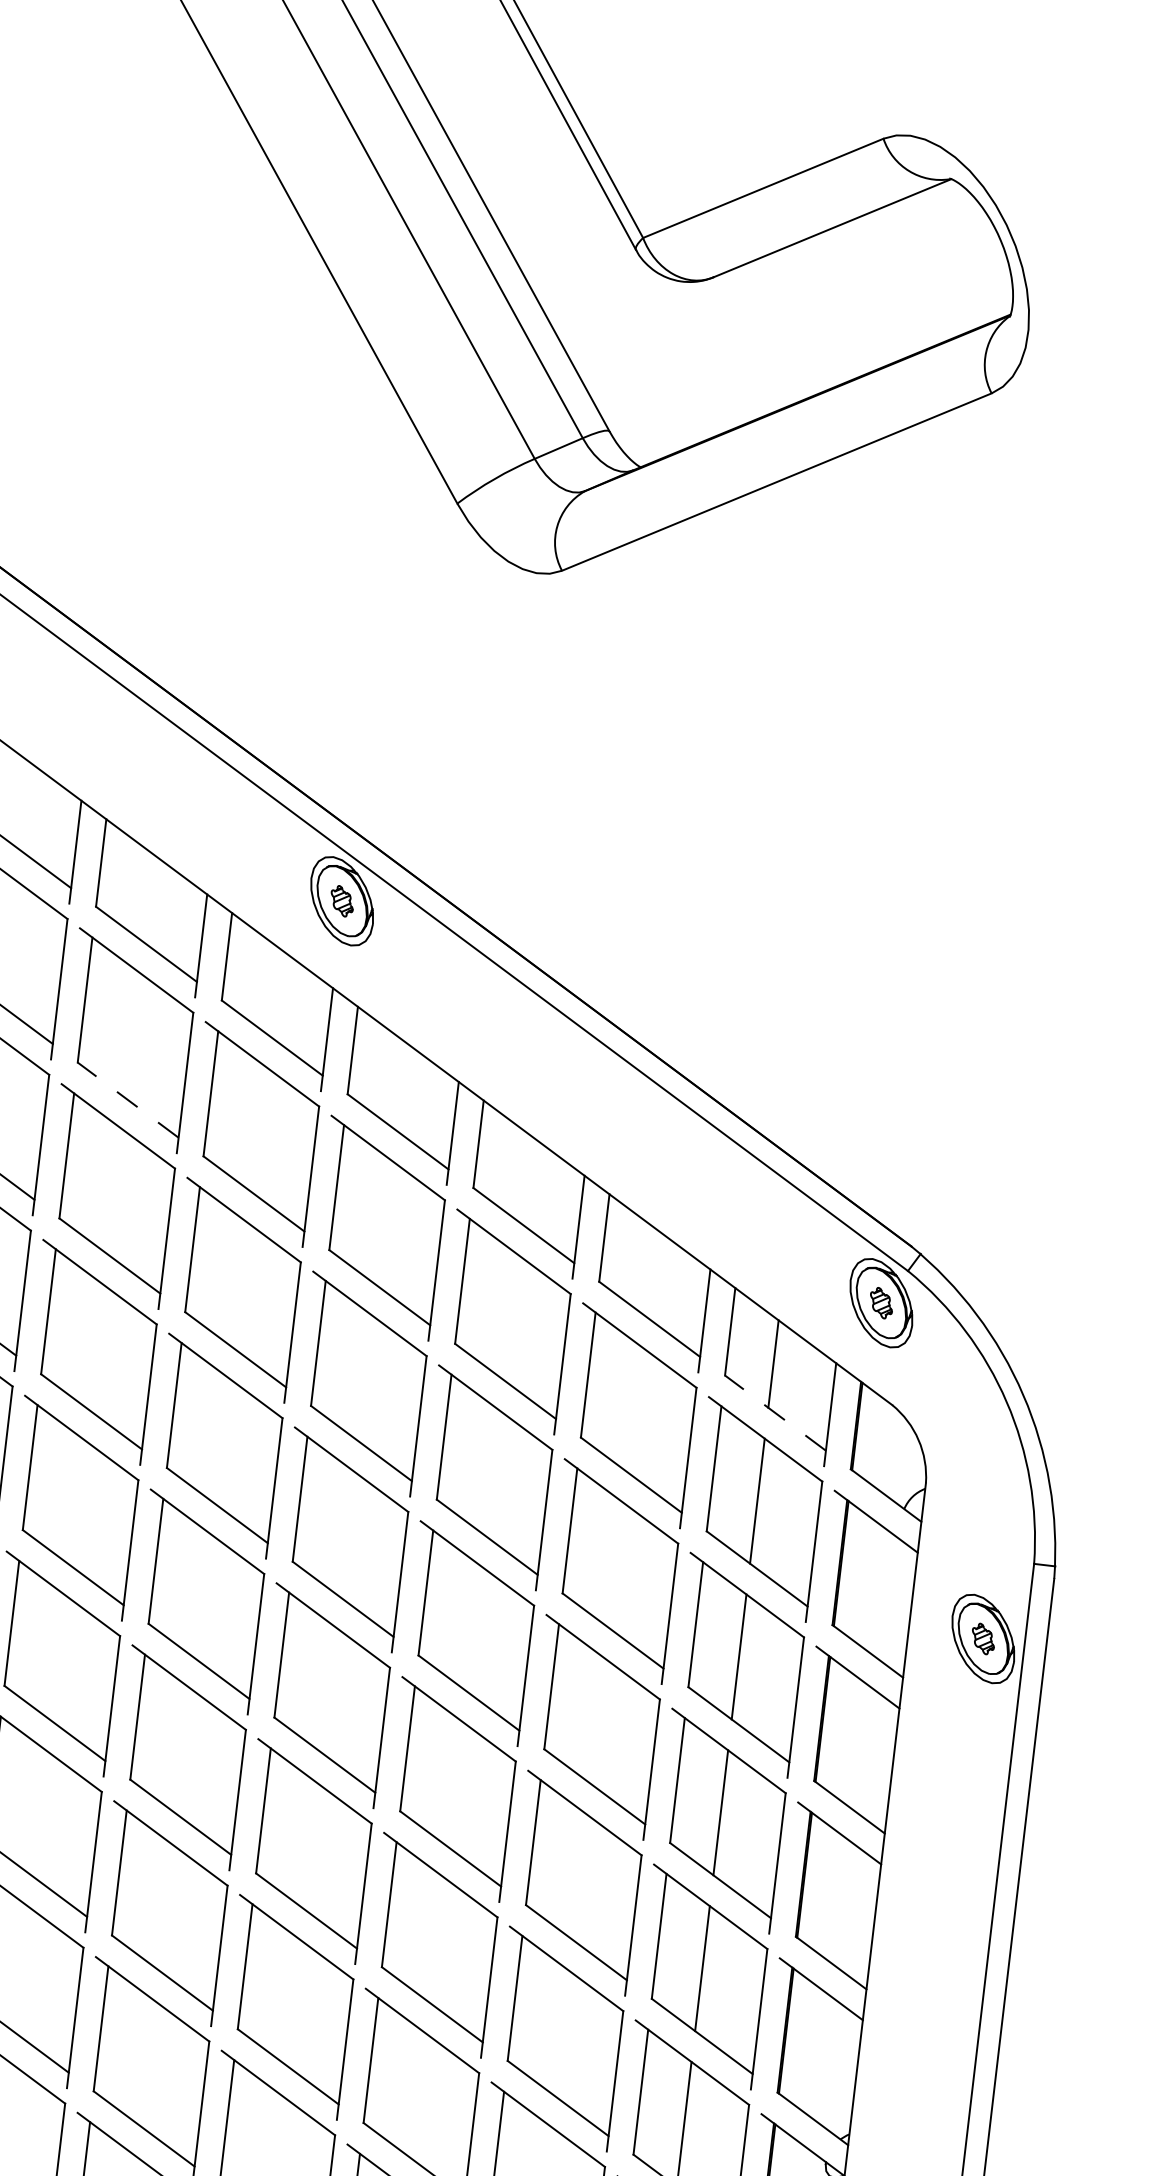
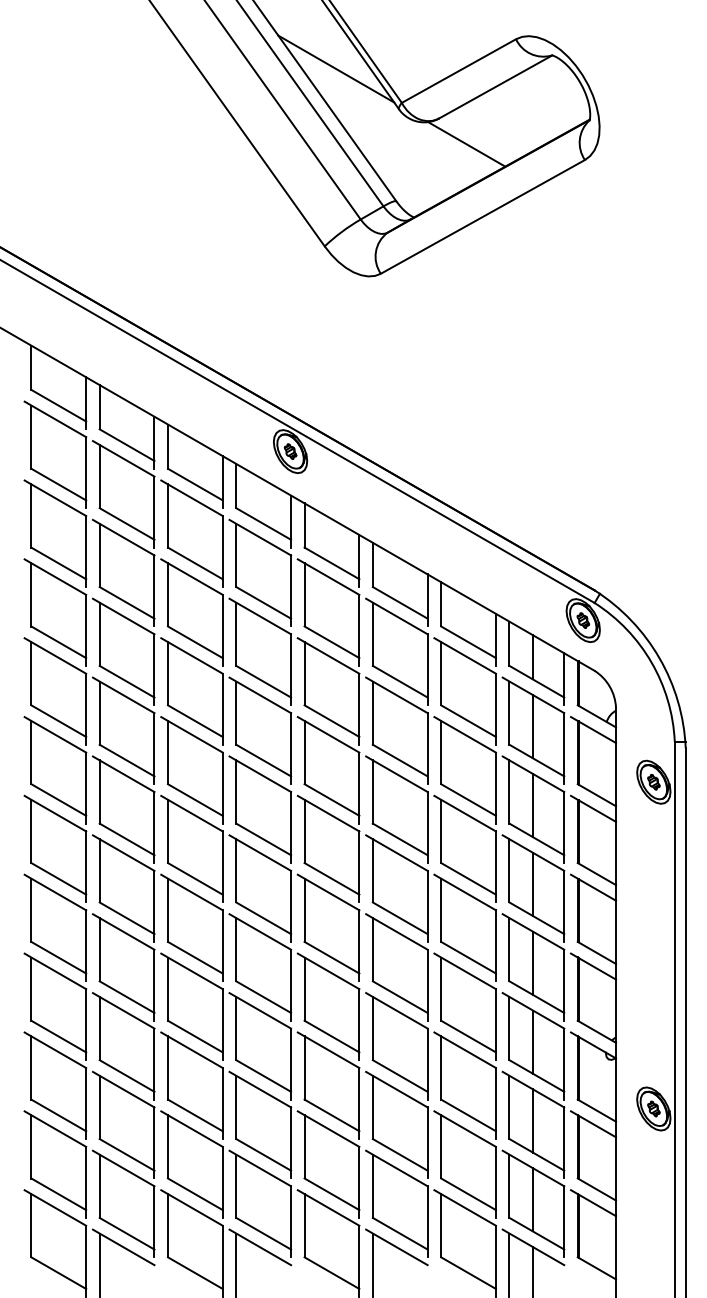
line: (521, 154) -> (336, 68), added
line: (761, 333) -> (466, 143), added
line: (128, 1100) -> (195, 563), dashed -> solid
line: (774, 1412) -> (536, 681), dashed -> solid

